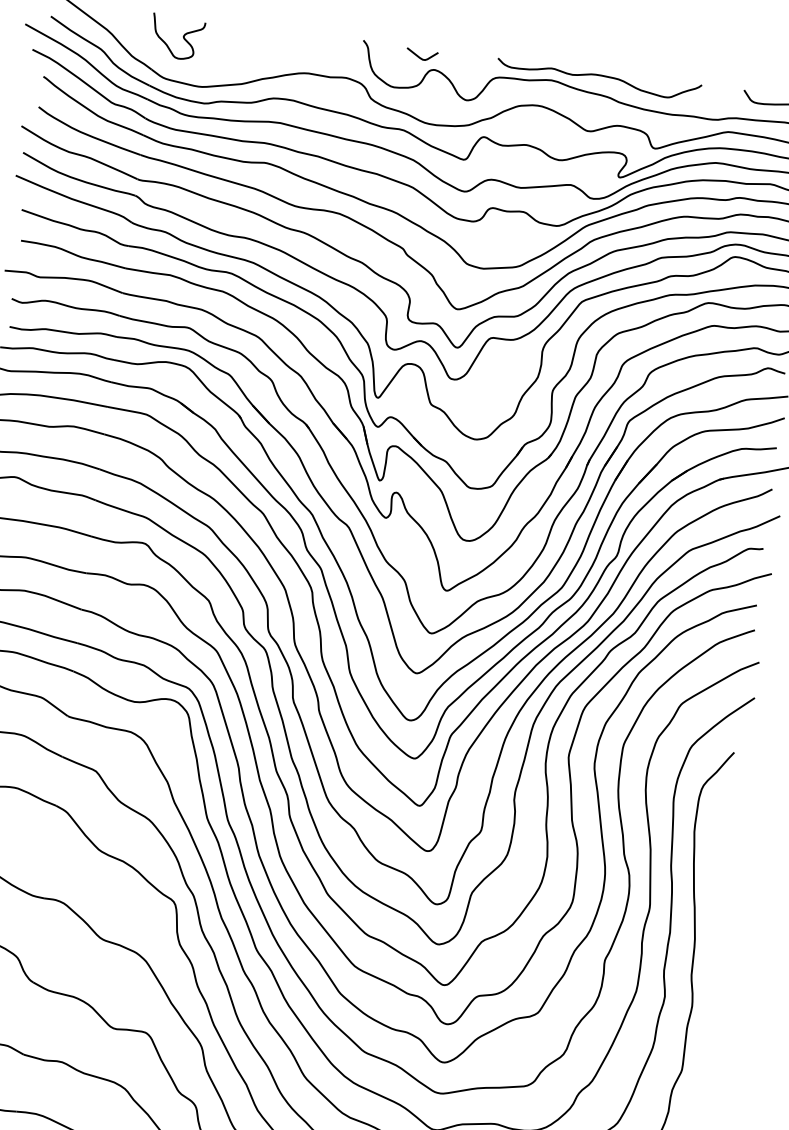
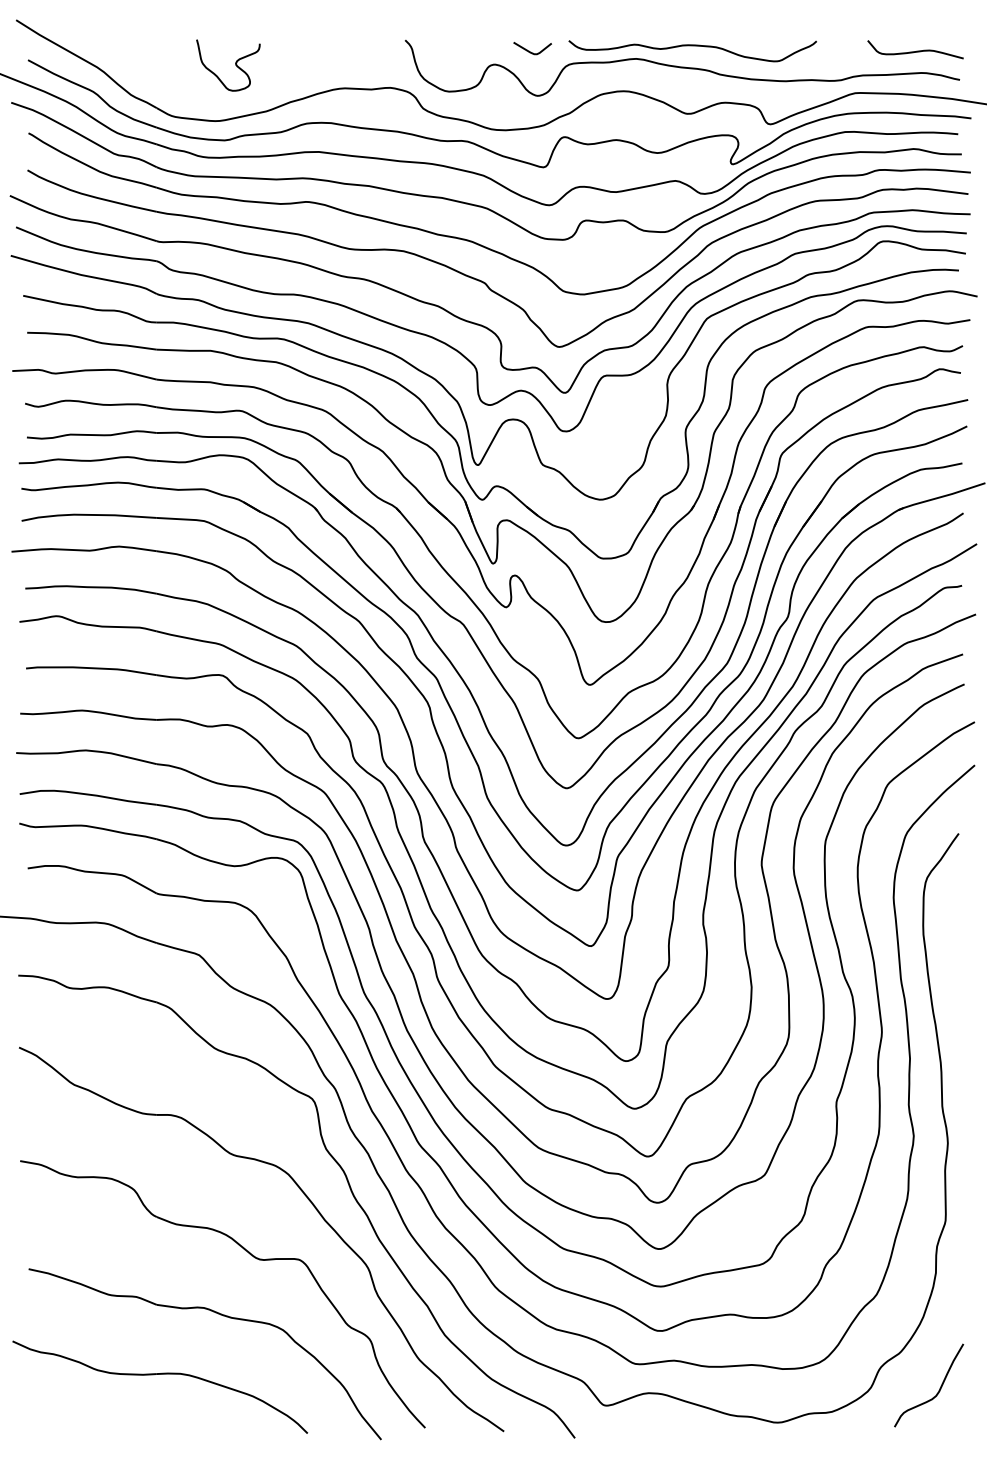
curve: (183, 38) -> (235, 65), moved
curve: (419, 56) -> (529, 50), moved

